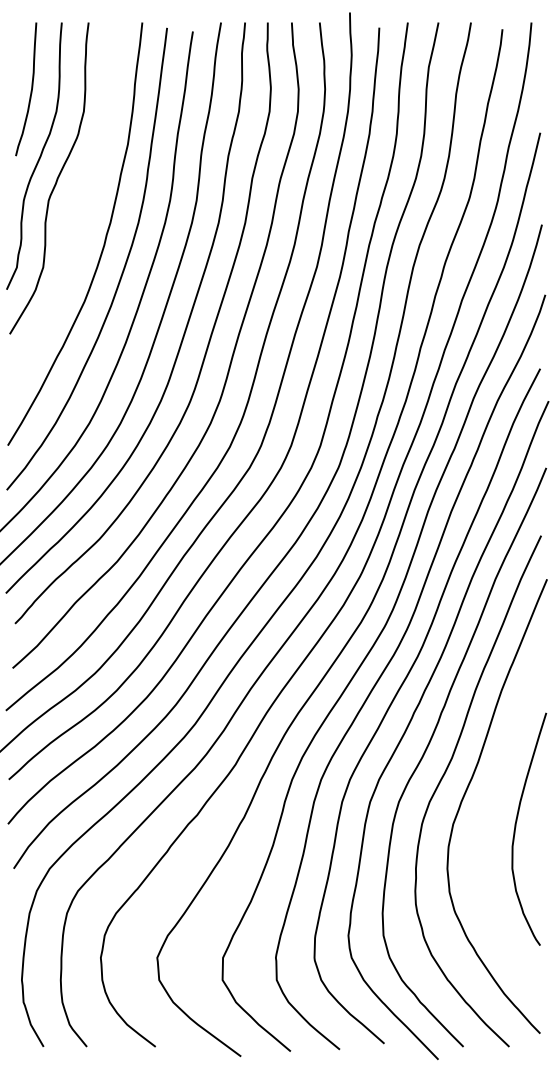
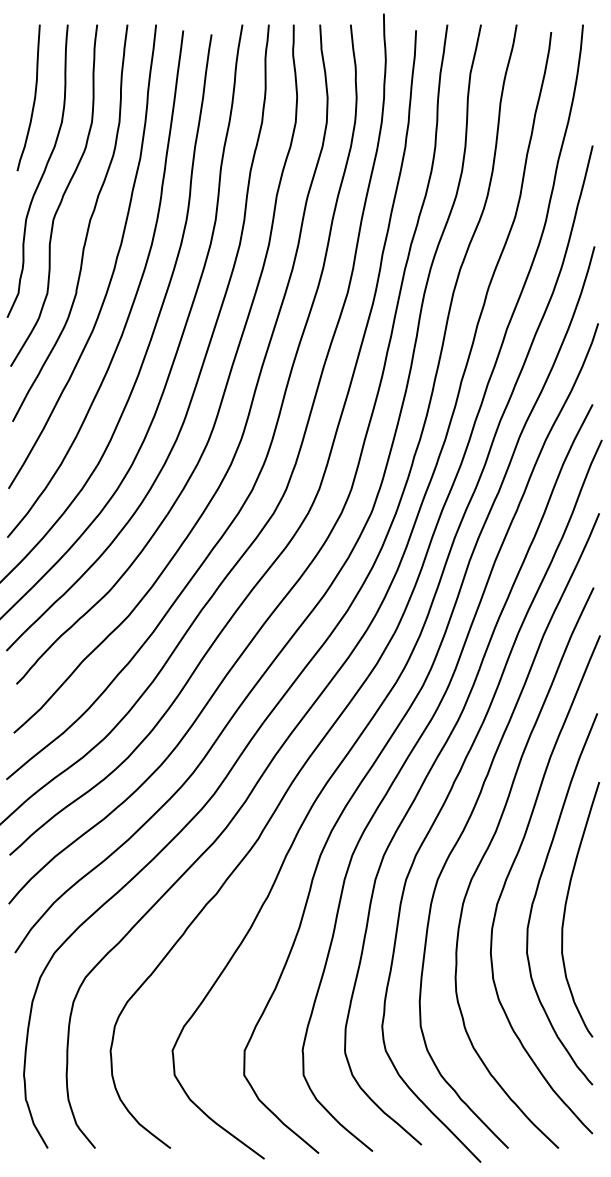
curve: (79, 207) -> (87, 227), added
curve: (489, 815) -> (536, 894), added

